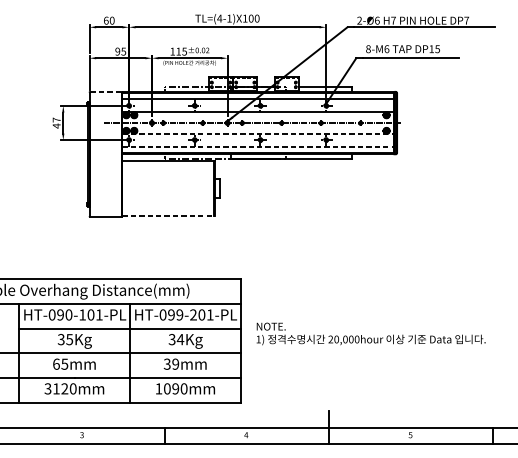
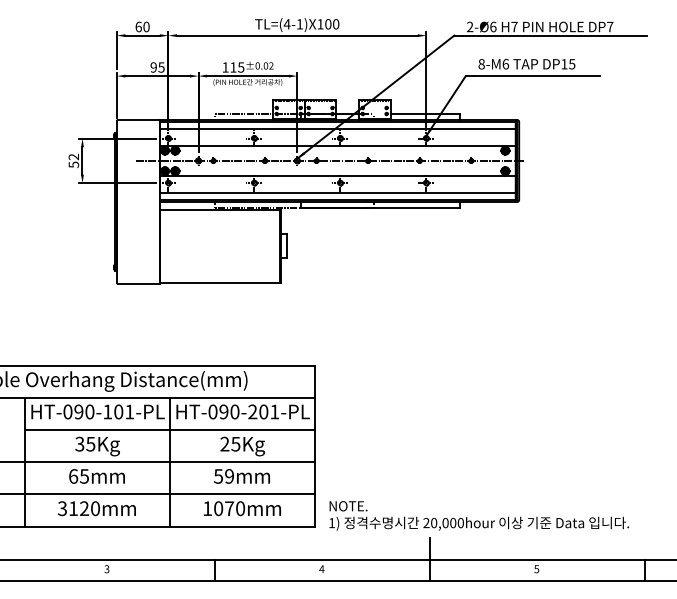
line: (106, 92) -> (138, 120), dashed -> solid
text: (56, 122) -> (73, 160), 47 -> 52
line: (258, 134) -> (337, 175), dashed -> solid
line: (258, 147) -> (337, 192), dashed -> solid
line: (168, 216) -> (220, 282), dashed -> solid
text: (179, 314) -> (234, 411), HT-099-201-PL -> HT-090-201-PL
text: (371, 333) -> (479, 515), moved
text: (176, 339) -> (230, 444), 34Kg -> 25Kg
text: (167, 364) -> (218, 476), 39mm -> 59mm
text: (175, 388) -> (229, 508), 1090mm -> 1070mm

